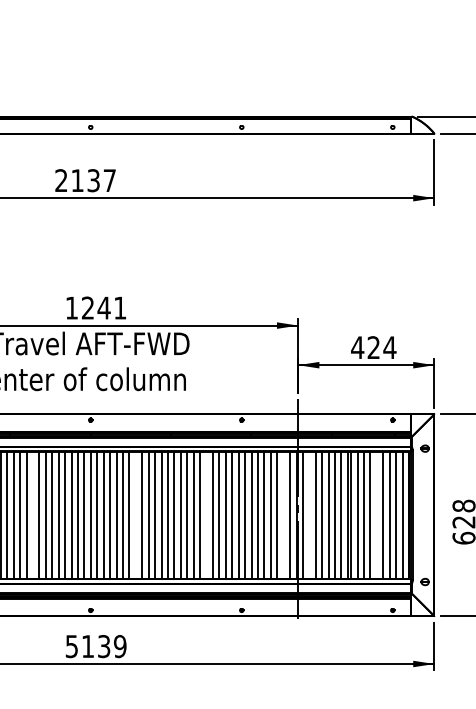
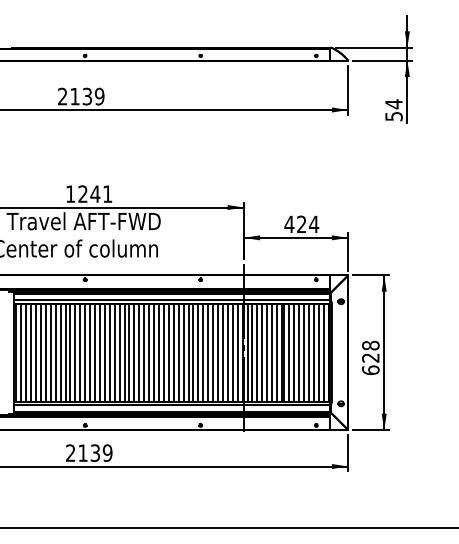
text: (109, 180) -> (99, 96), 2137 -> 2139
line: (32, 515) -> (40, 352), added
line: (135, 515) -> (119, 352), added
line: (206, 515) -> (173, 352), added
line: (283, 515) -> (232, 352), added
line: (309, 515) -> (252, 352), added
line: (377, 515) -> (304, 352), added
text: (71, 646) -> (70, 453), 5139 -> 2139

